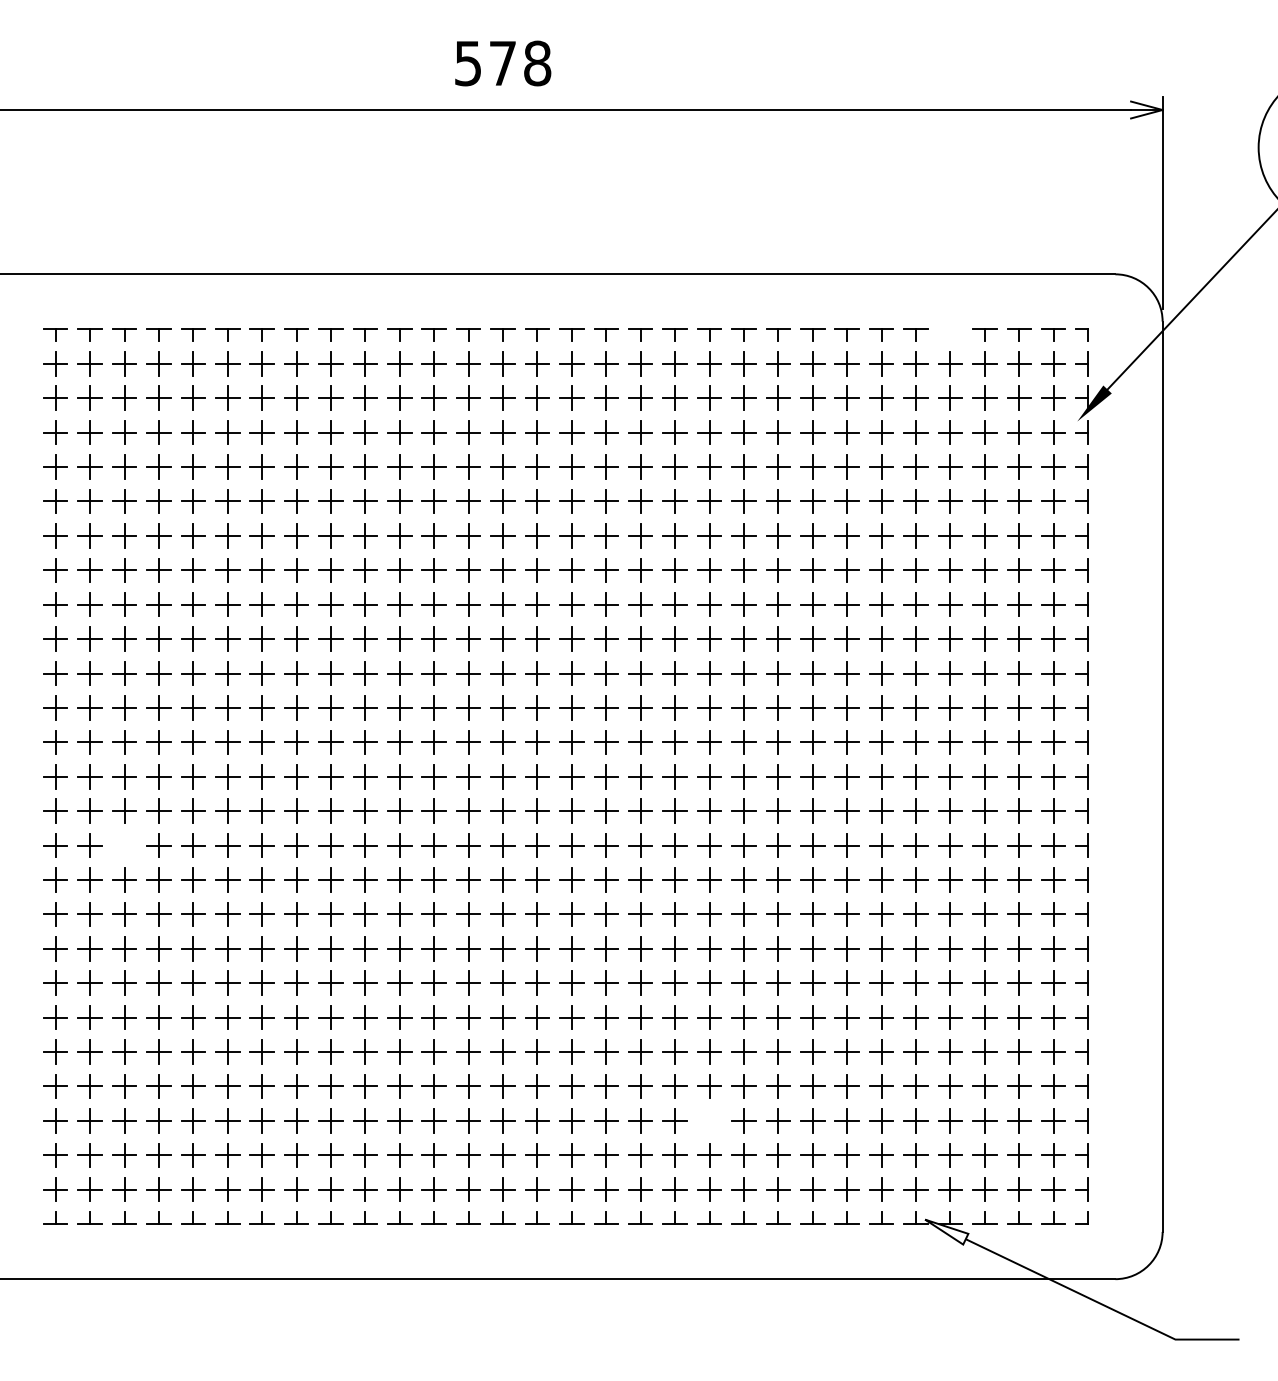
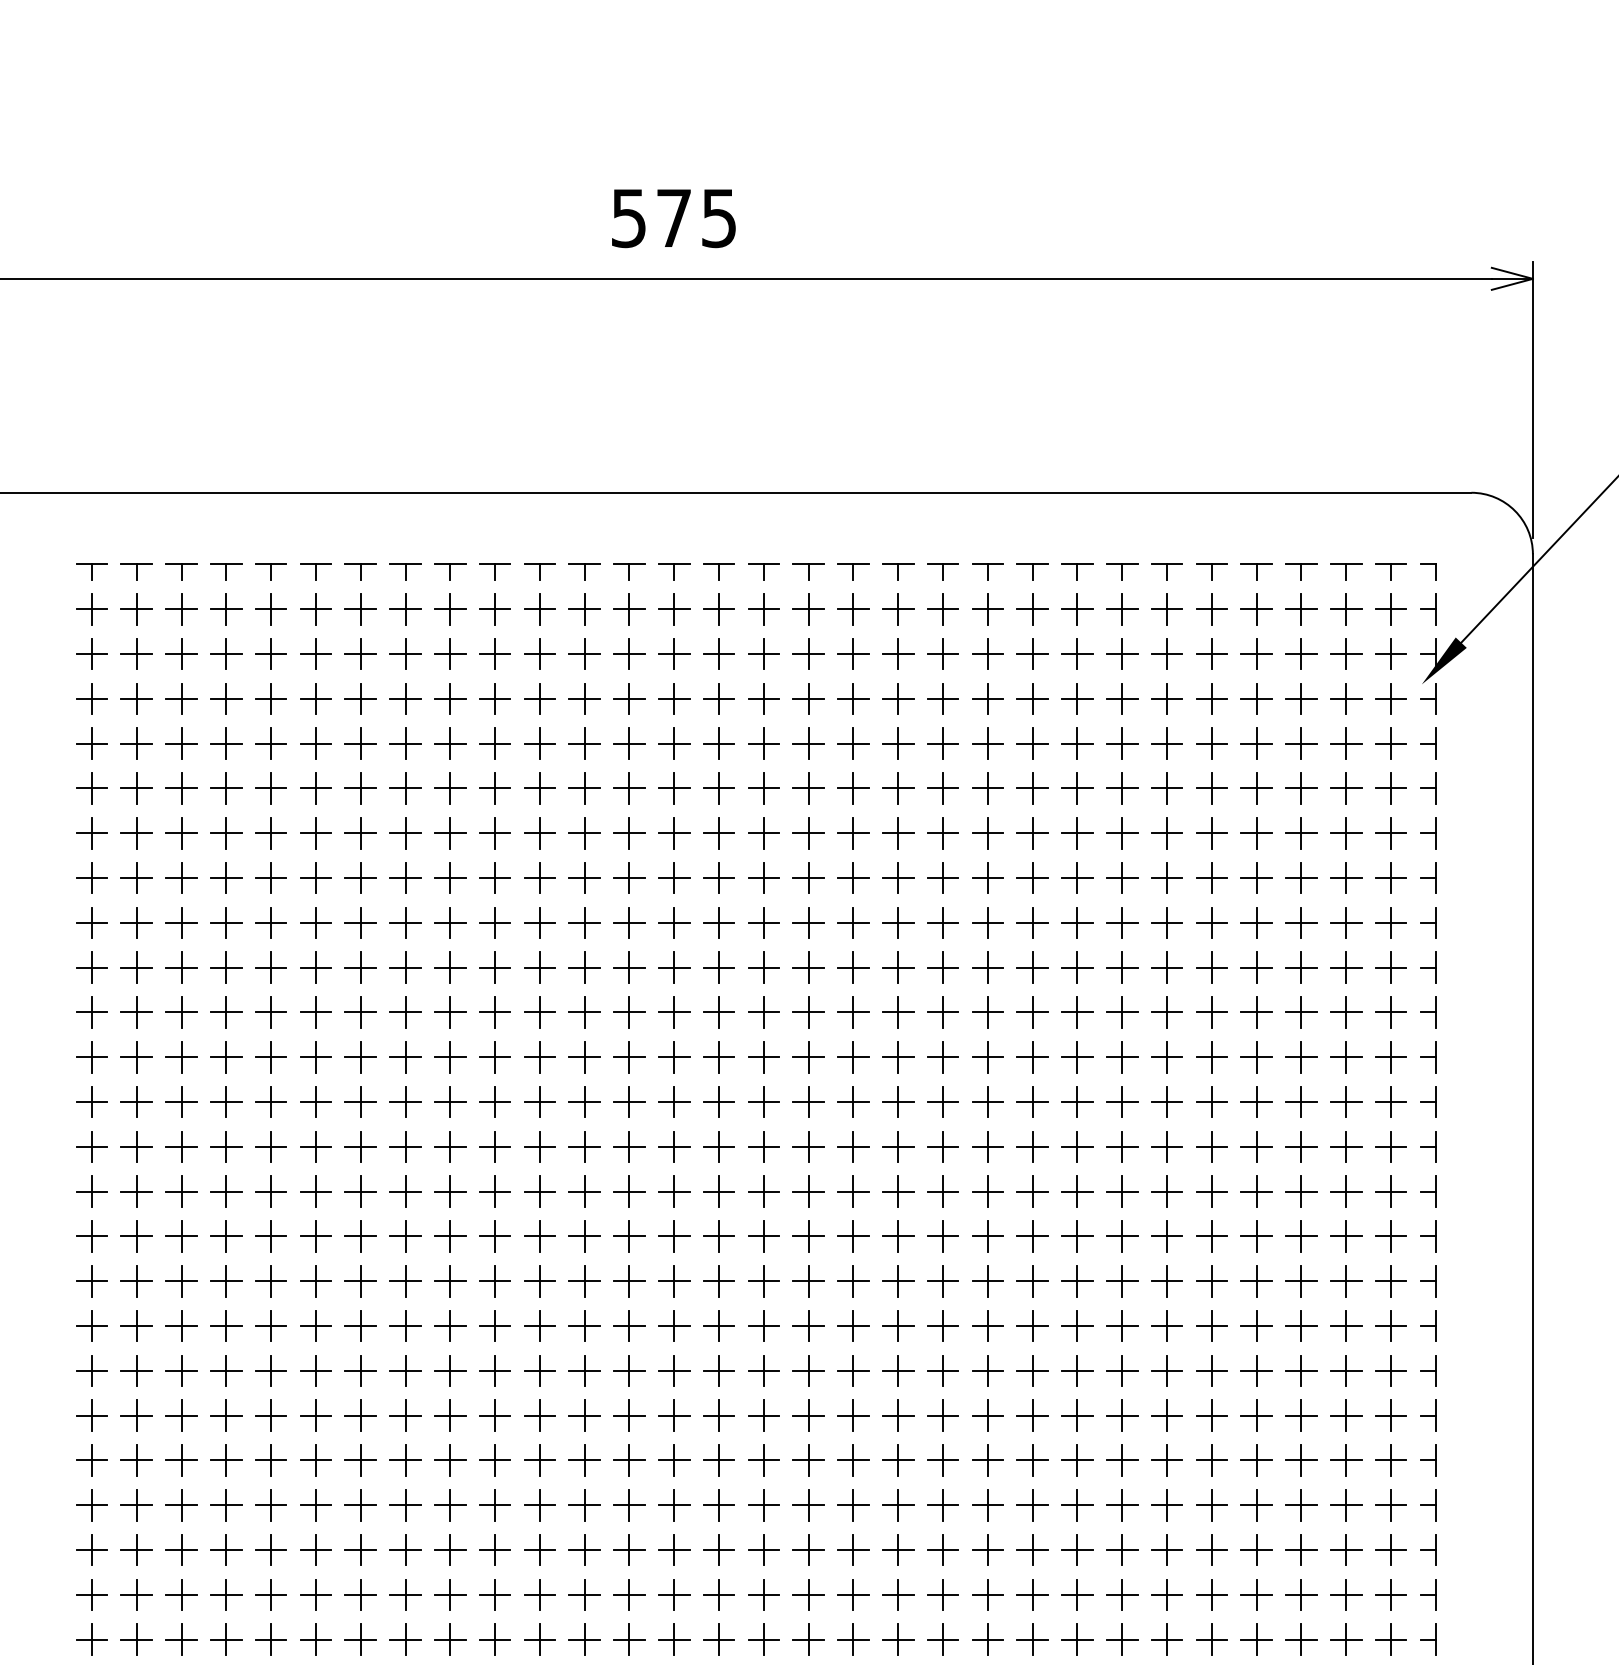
text: (537, 63) -> (719, 218), 578 -> 575
part: (950, 334) -> (1256, 571), added
part: (124, 845) -> (181, 1236), added
part: (709, 1120) -> (943, 1594), added

